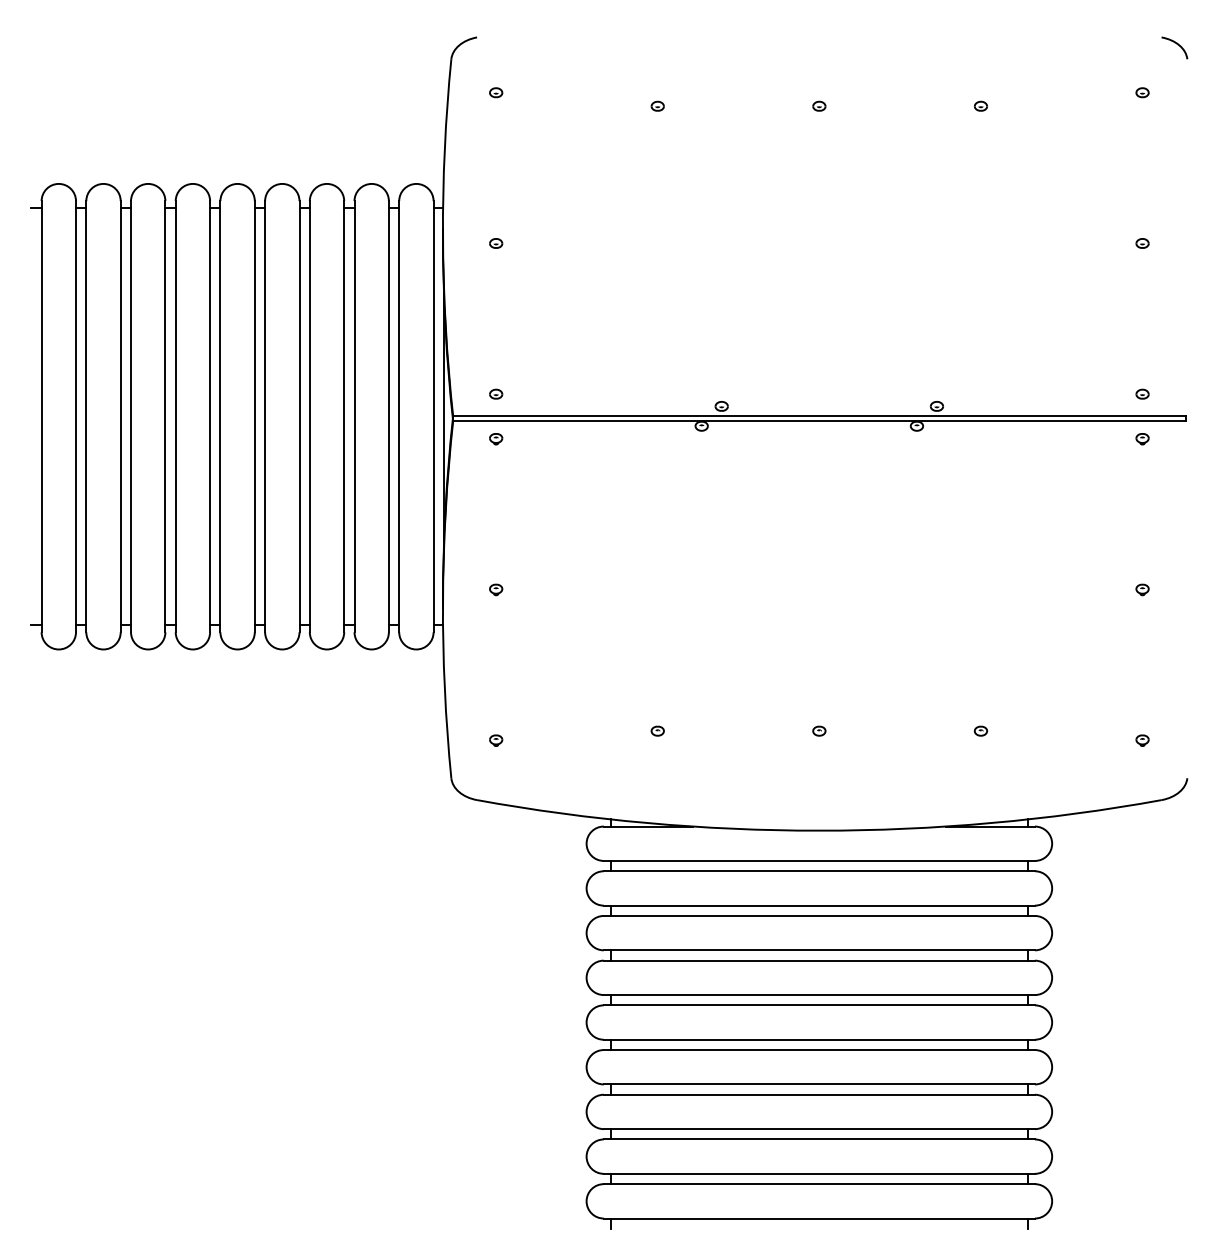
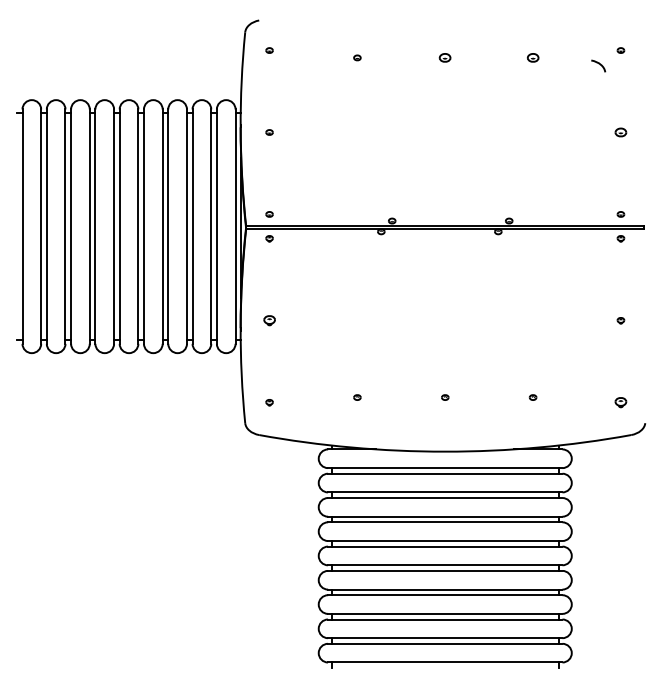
curve: (1174, 44) -> (598, 64), moved
part: (819, 105) -> (445, 57), size x1.6
part: (979, 105) -> (532, 57), size x1.6
part: (1141, 243) -> (620, 132), size x1.6
part: (496, 589) -> (269, 320), size x1.6
part: (1141, 740) -> (620, 402), size x1.6

